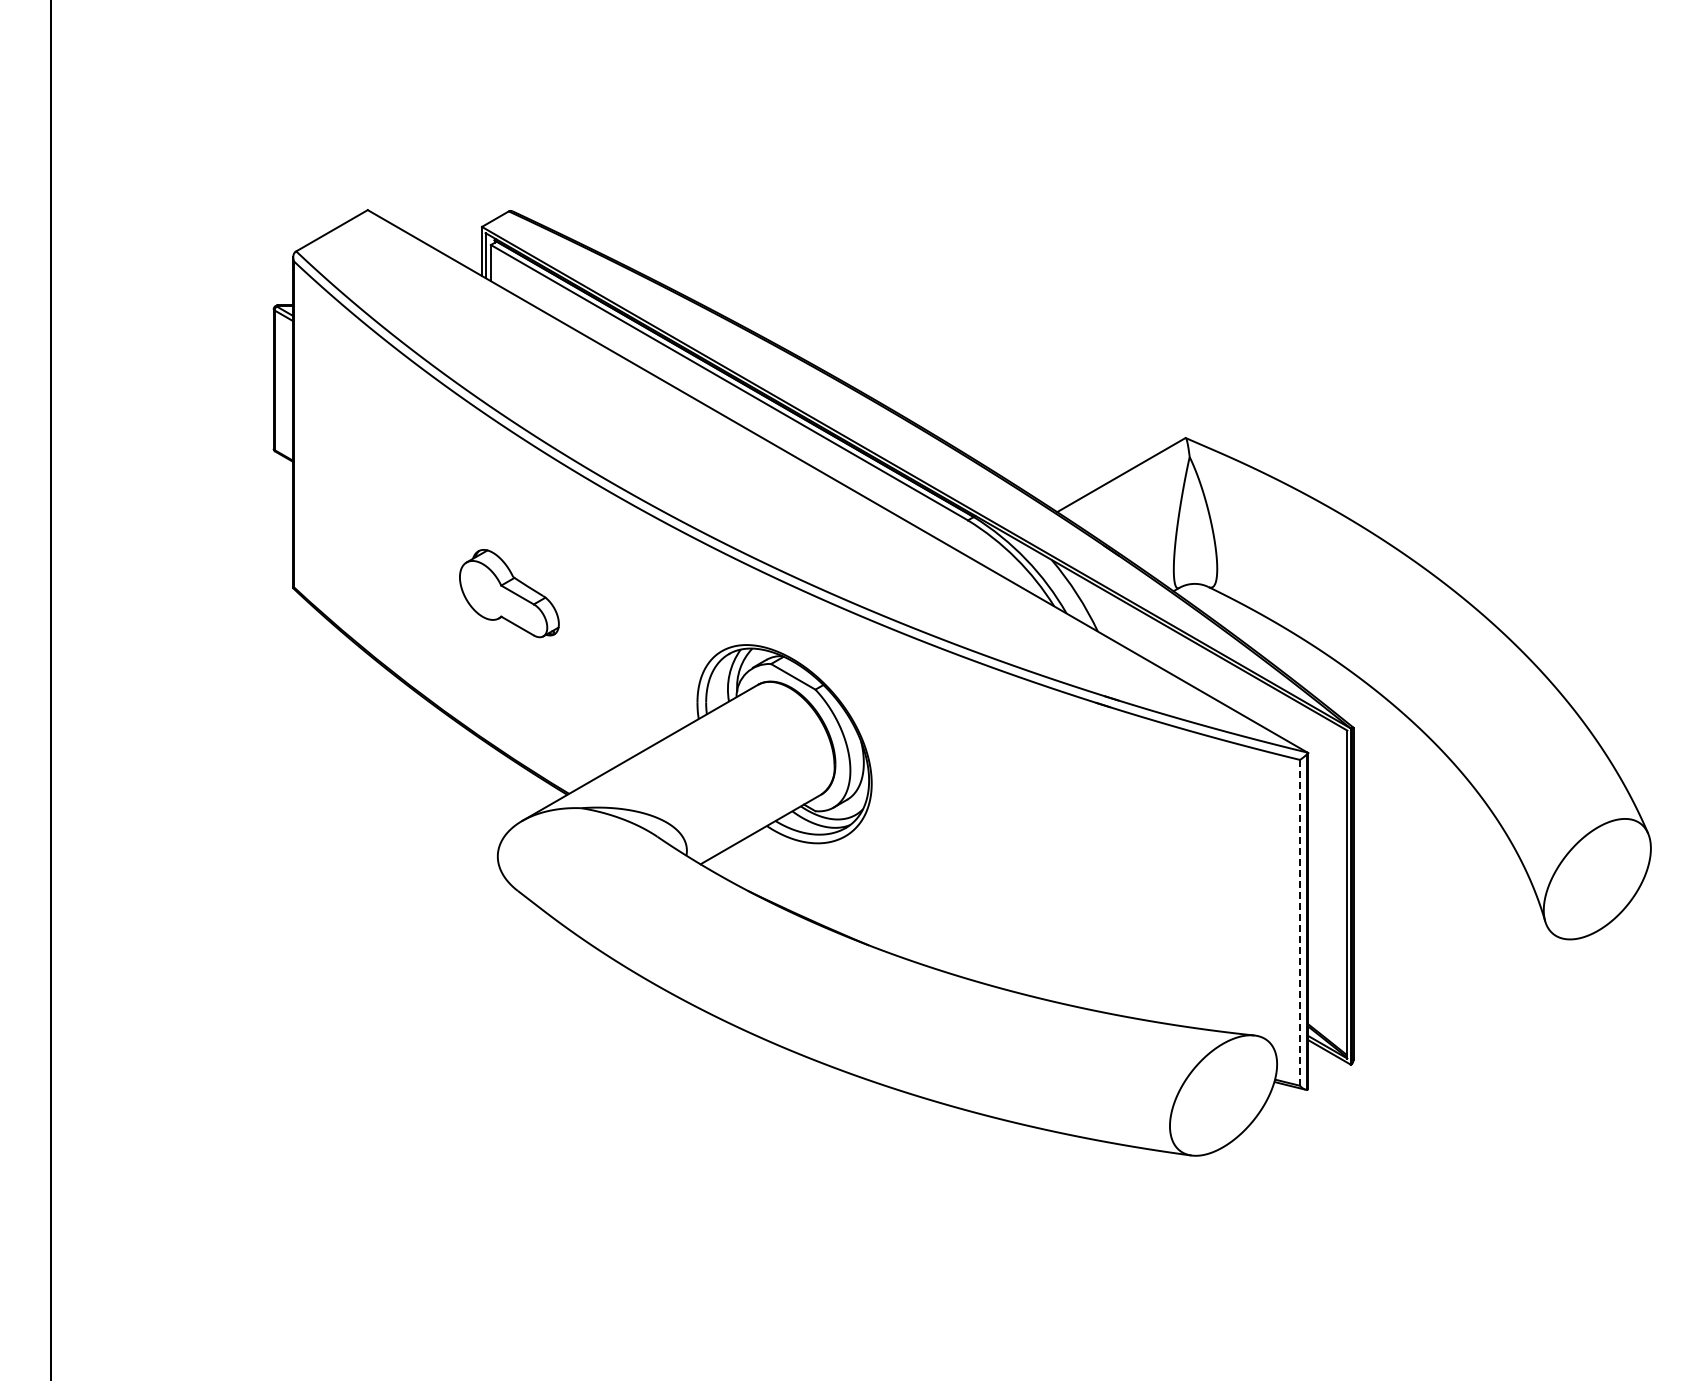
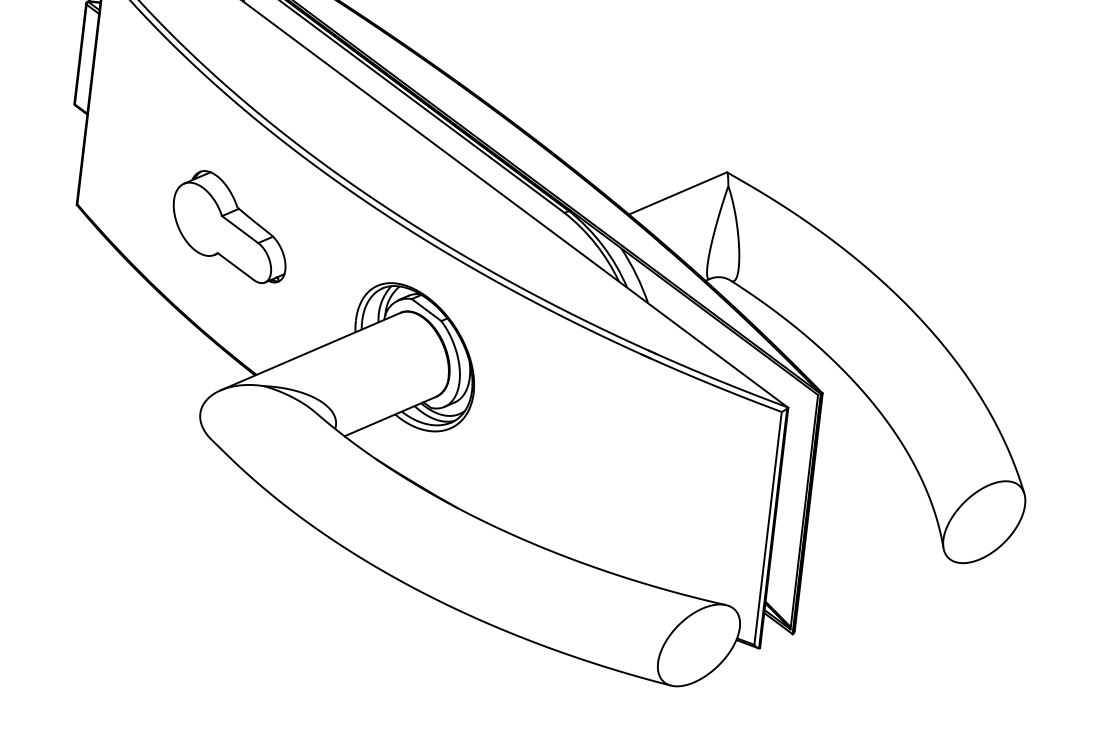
part: (509, 593) -> (230, 226), size x1.67
line: (1299, 922) -> (767, 528), dashed -> solid

